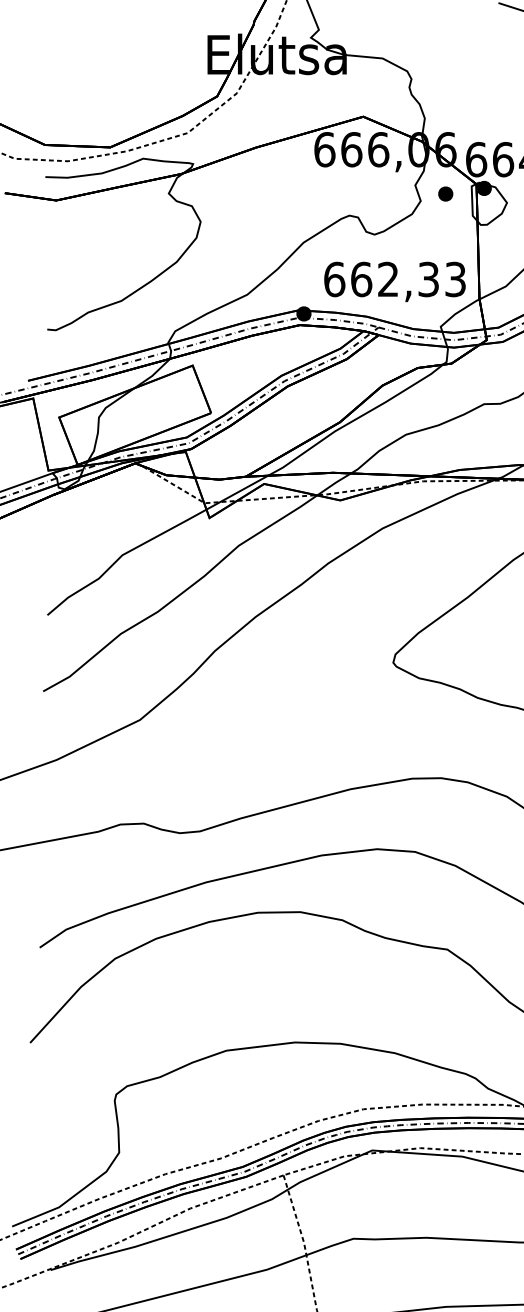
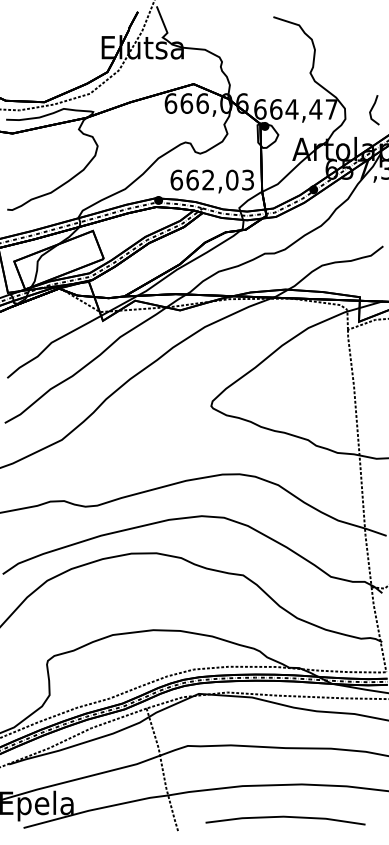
part: (444, 193) -> (241, 129), removed
text: (429, 278) -> (232, 179), 662,33 -> 662,03

